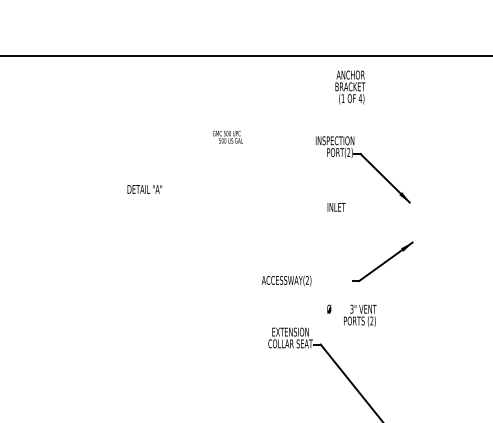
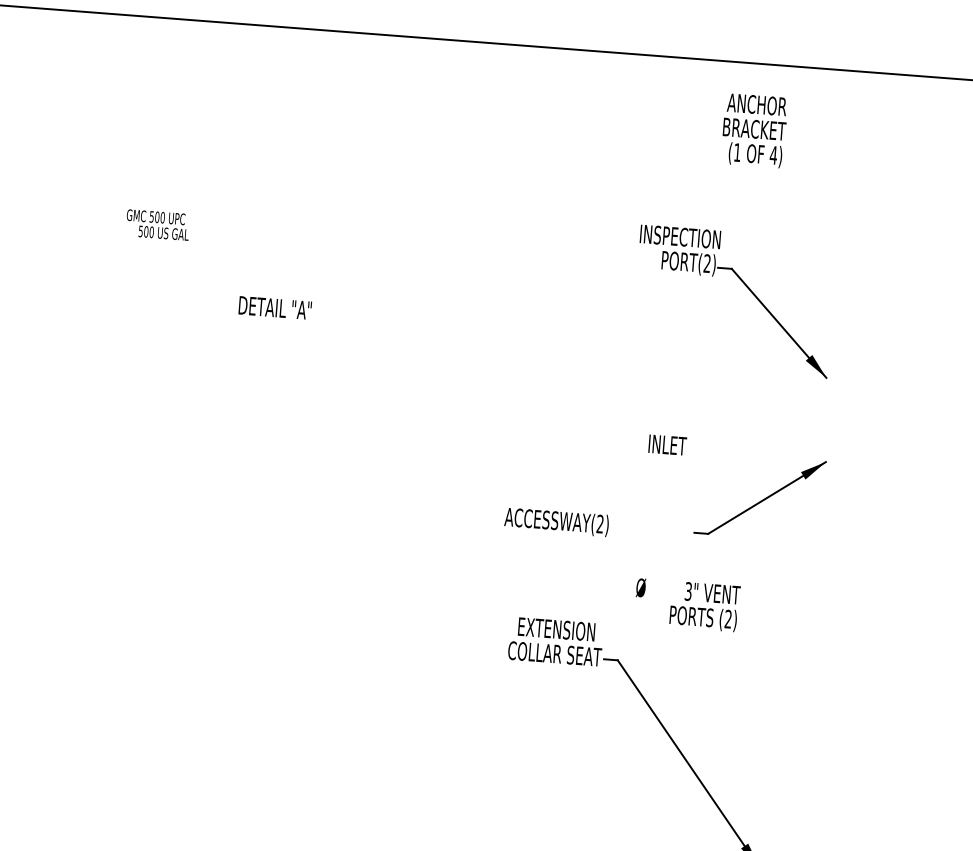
text: (350, 87) -> (754, 130), moved
text: (227, 136) -> (157, 223), moved
text: (336, 207) -> (667, 445), moved

